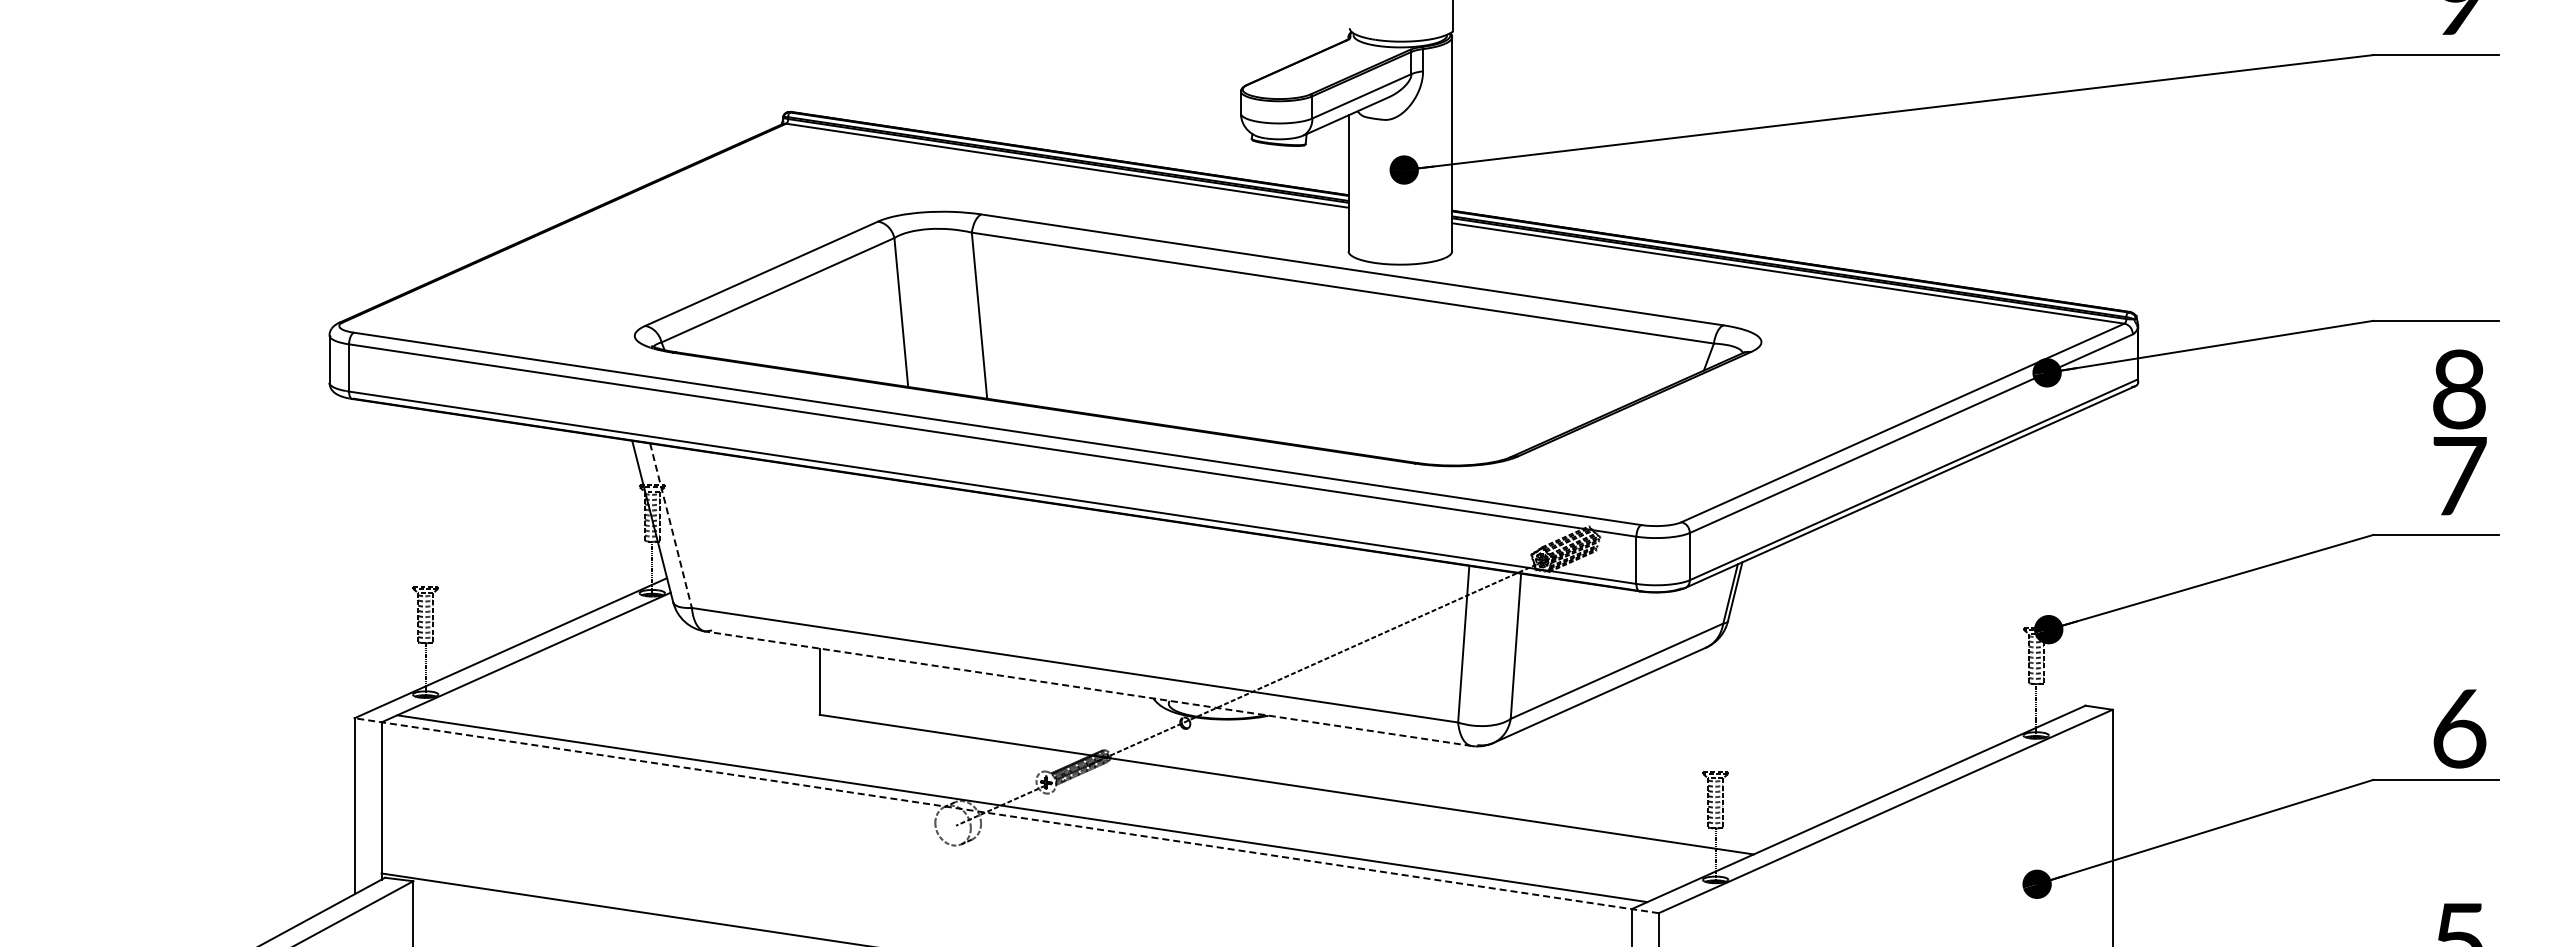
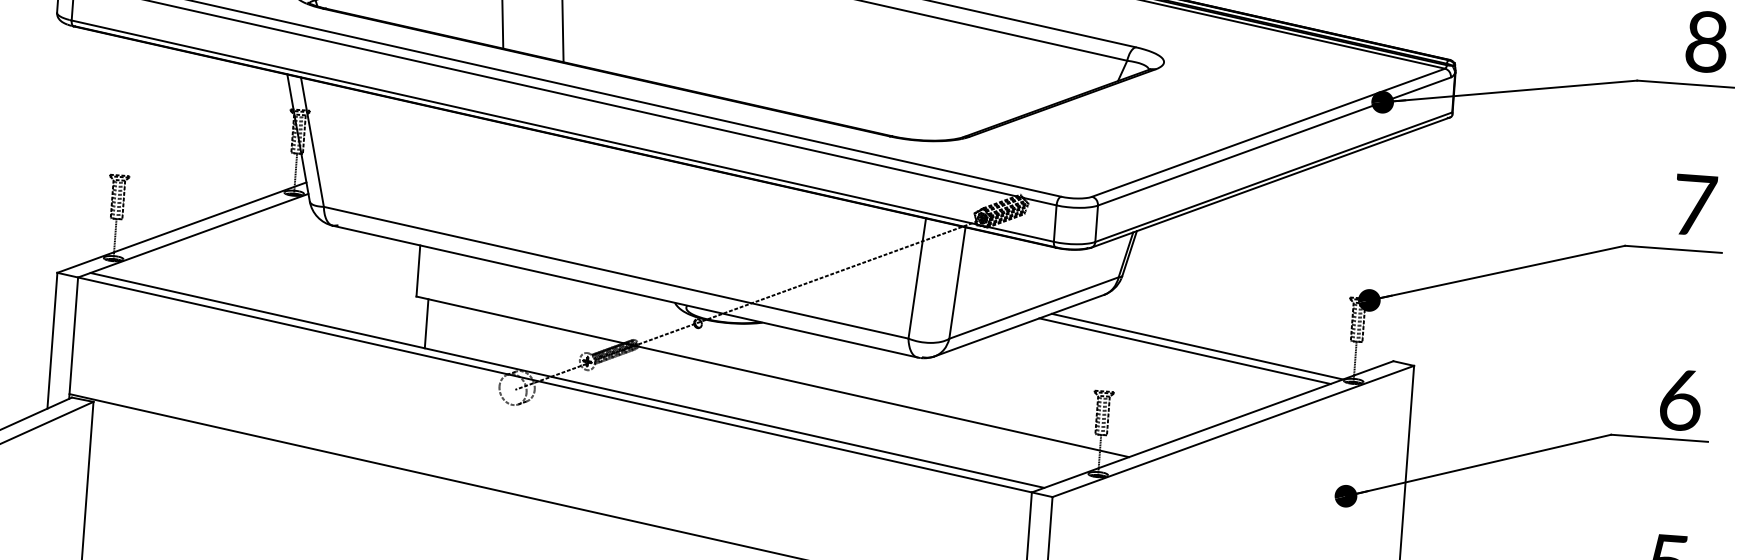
text: (2459, 389) -> (1706, 42), moved
line: (671, 525) -> (312, 142), dashed -> solid
line: (1088, 688) -> (625, 291), dashed -> solid
line: (1831, 705) -> (1197, 346), added
line: (1815, 712) -> (1184, 351), added
line: (835, 748) -> (426, 323), added
line: (1006, 815) -> (554, 384), dashed -> solid

